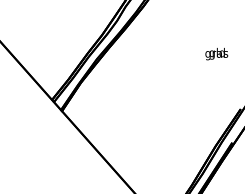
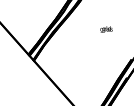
text: (216, 54) -> (106, 29), moved

